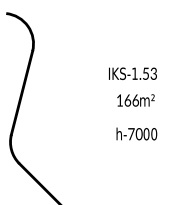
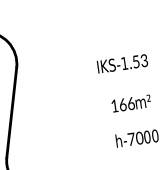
text: (132, 73) -> (122, 63), moved

